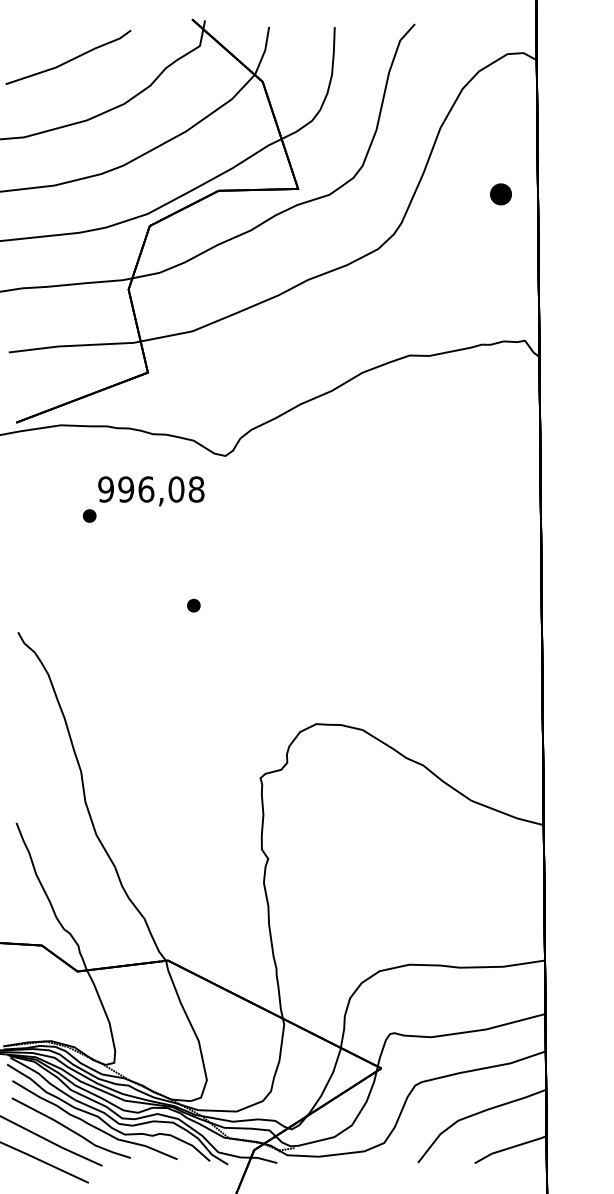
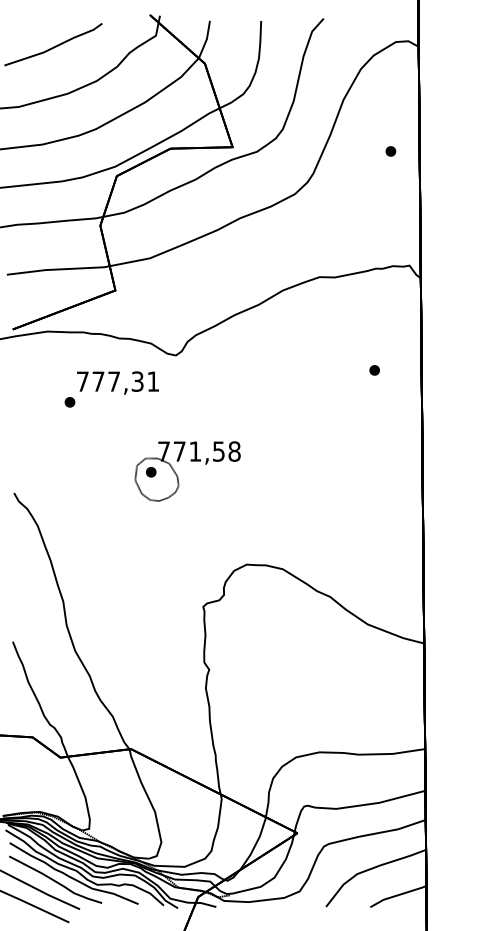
part: (500, 194) -> (390, 151), size x0.62
part: (480, 475) -> (374, 370), added
text: (150, 489) -> (117, 381), 996,08 -> 777,31
part: (244, 591) -> (190, 461), added

